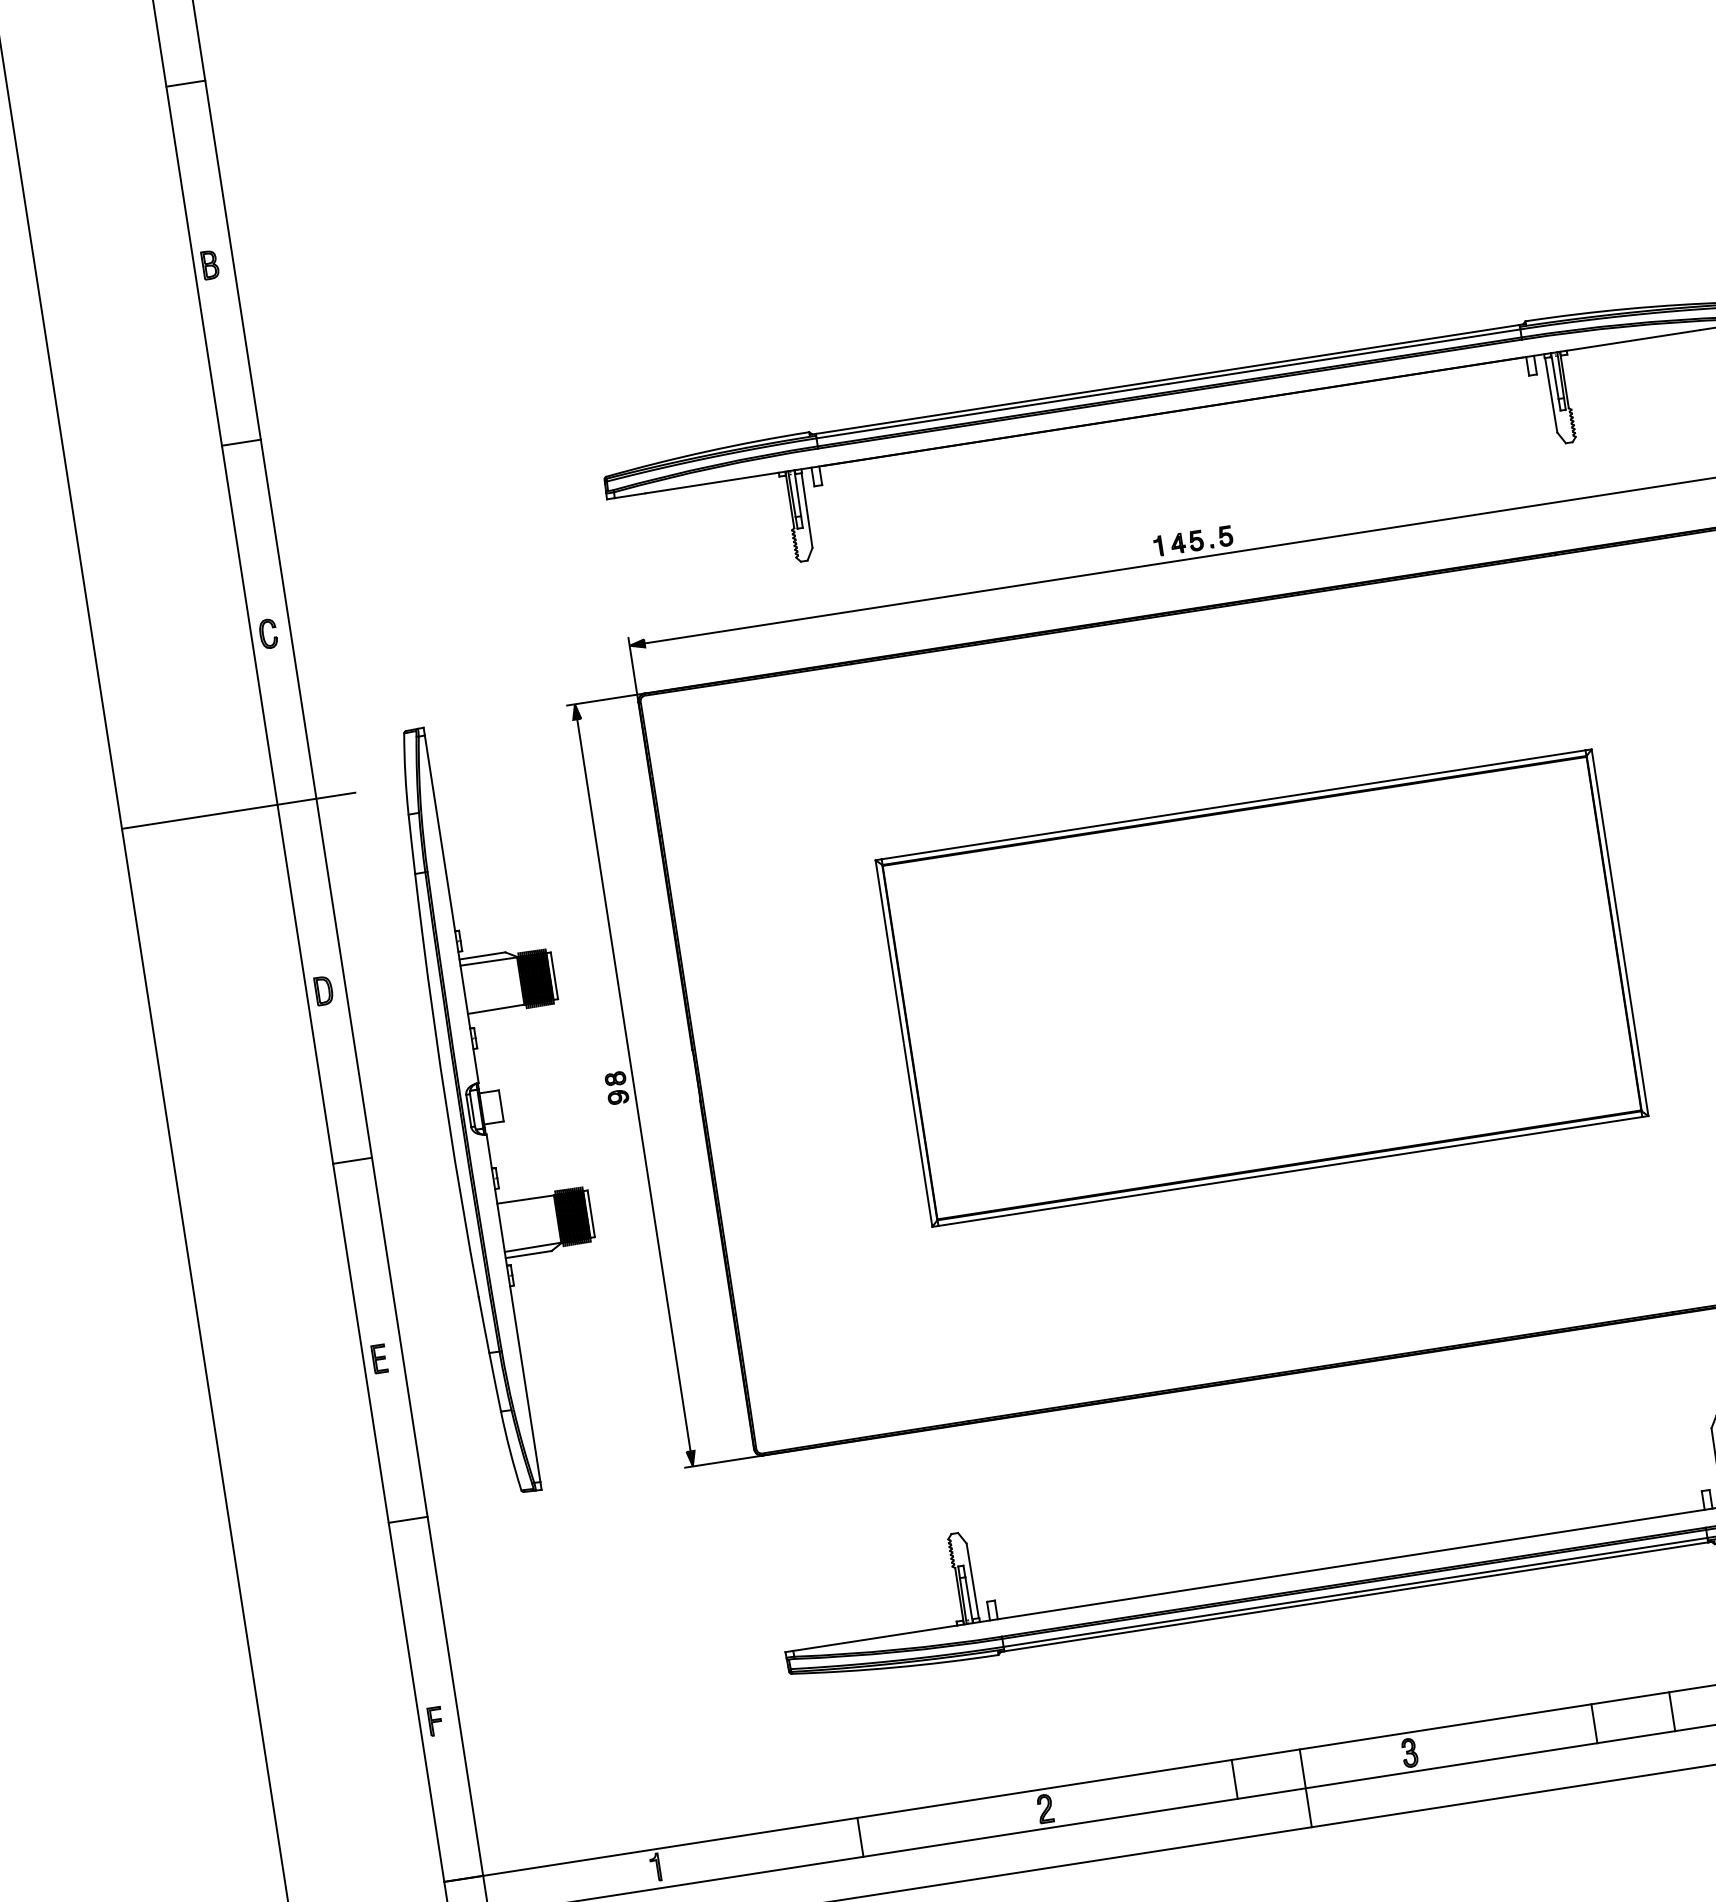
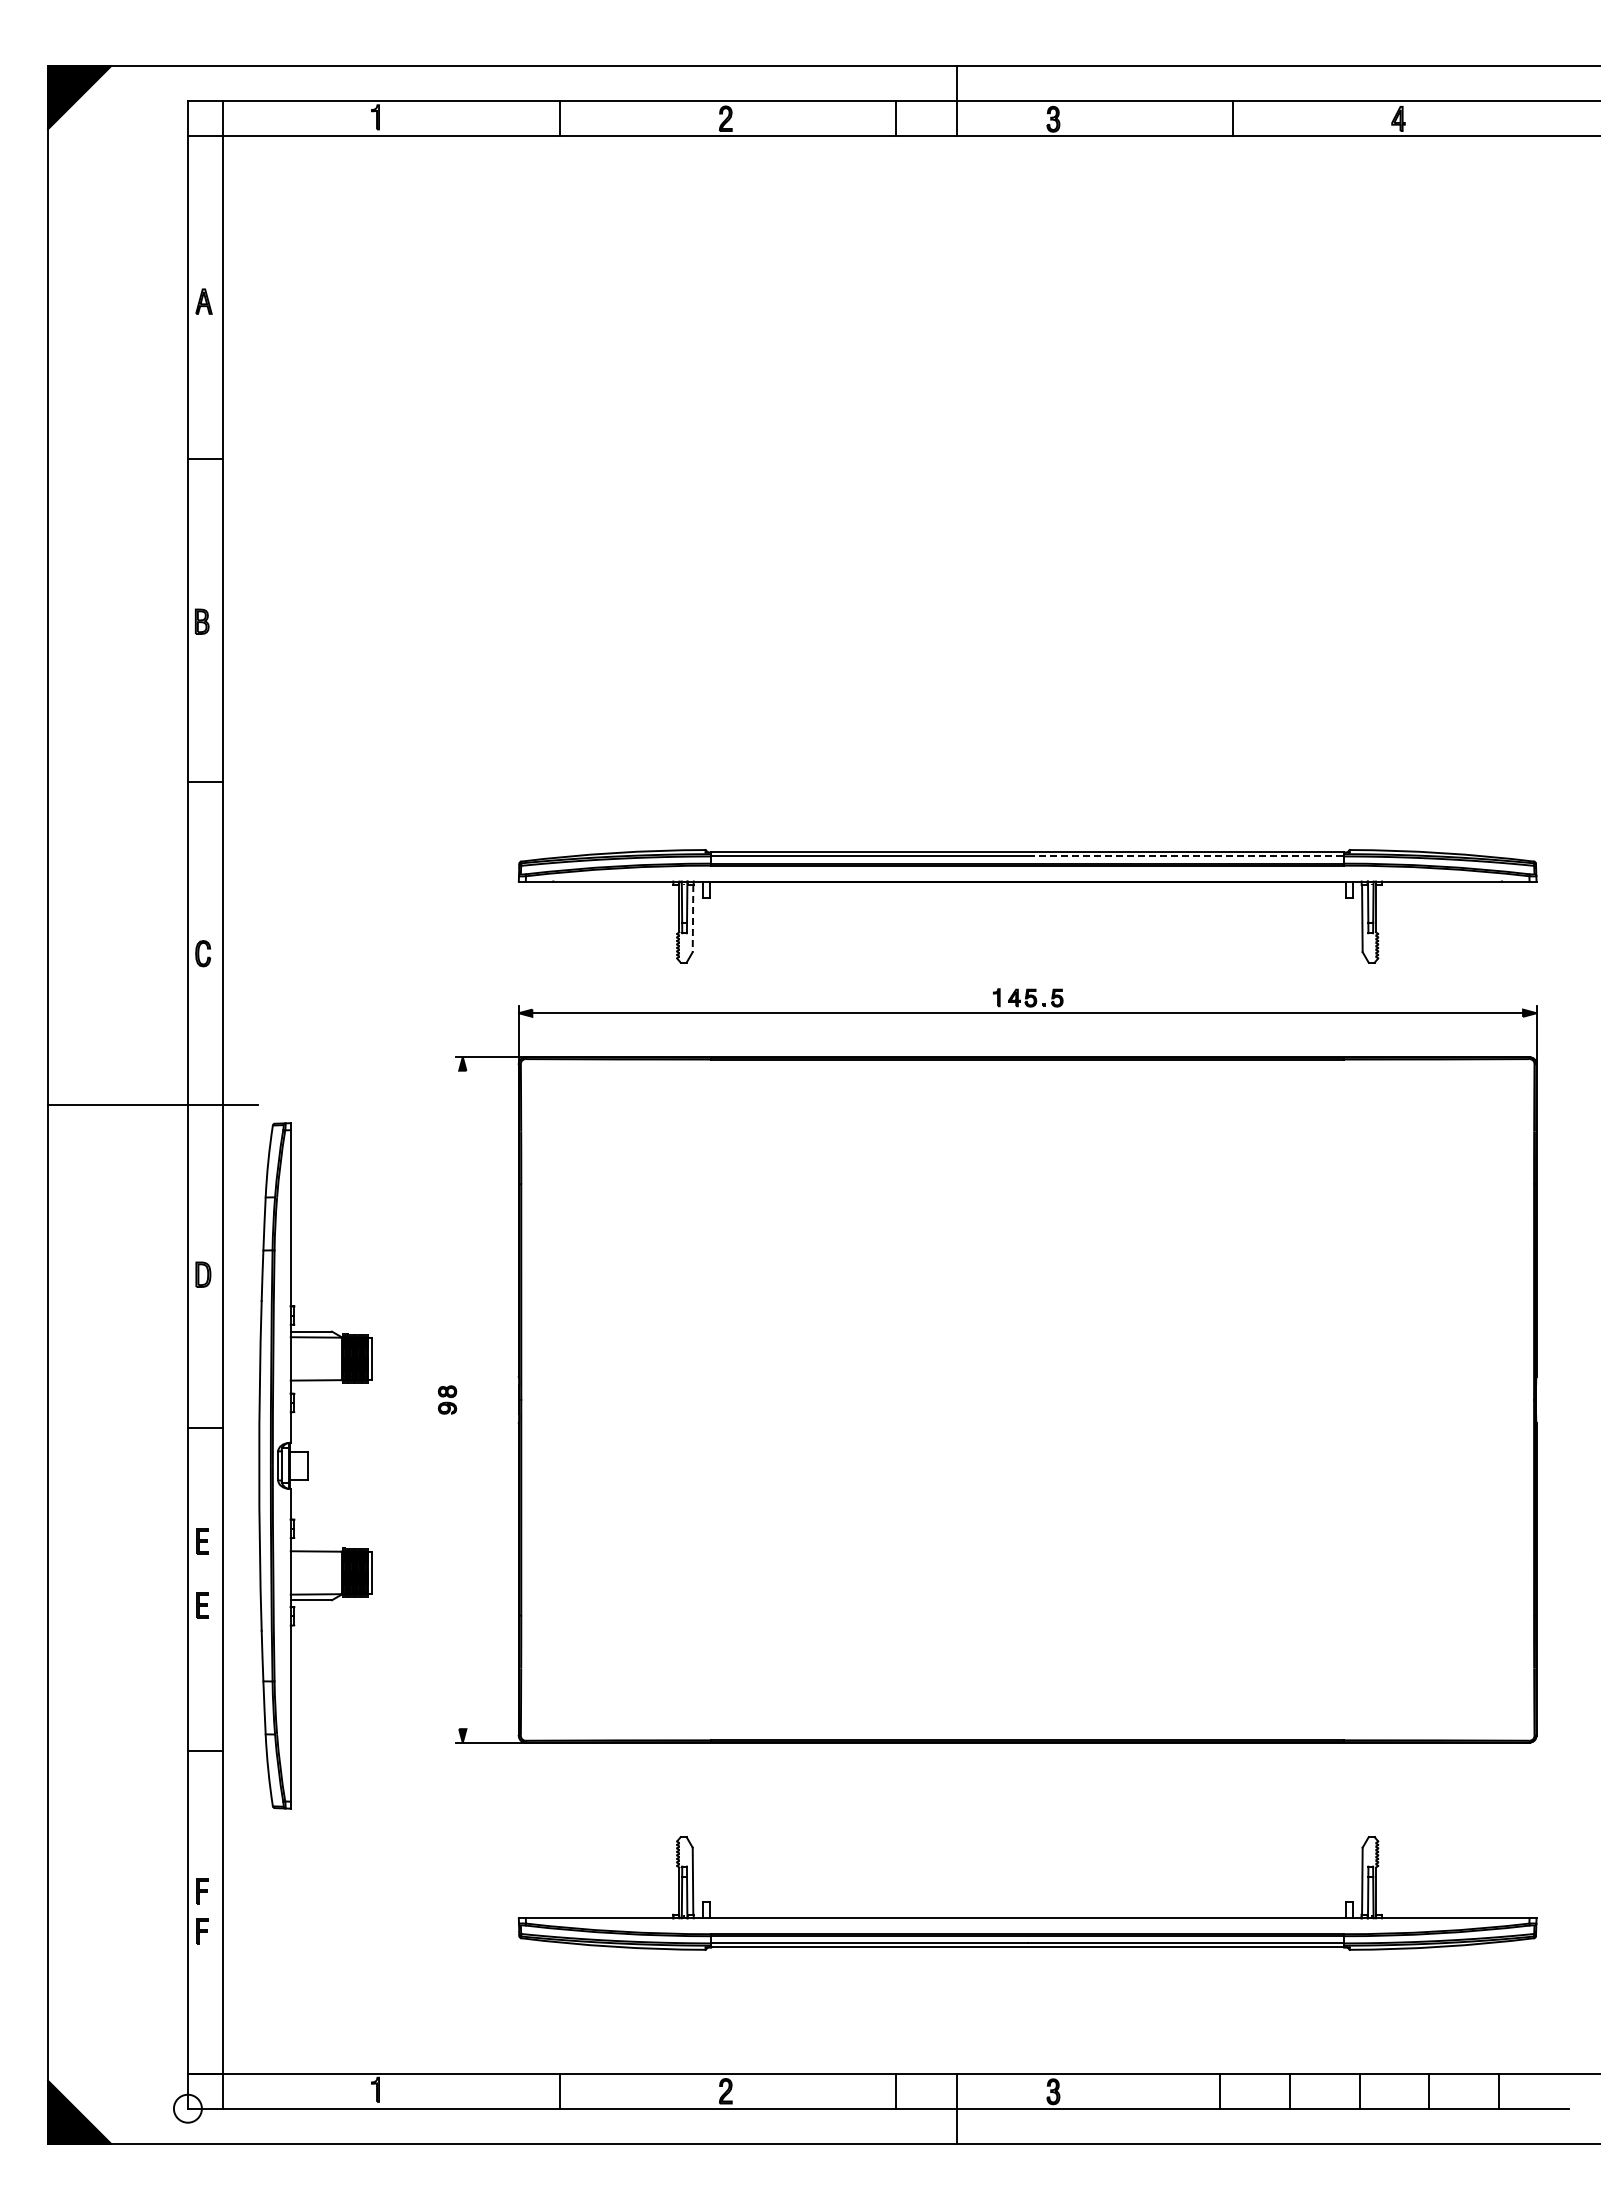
line: (1345, 356) -> (1186, 856), solid -> dashed
line: (807, 510) -> (693, 918), solid -> dashed
part: (1261, 987) -> (1027, 1399), removed
line: (633, 1084) -> (462, 1399), removed
part: (502, 1105) -> (308, 1465), moved
part: (368, 1287) -> (202, 1541), added
part: (429, 1676) -> (202, 1891), added

